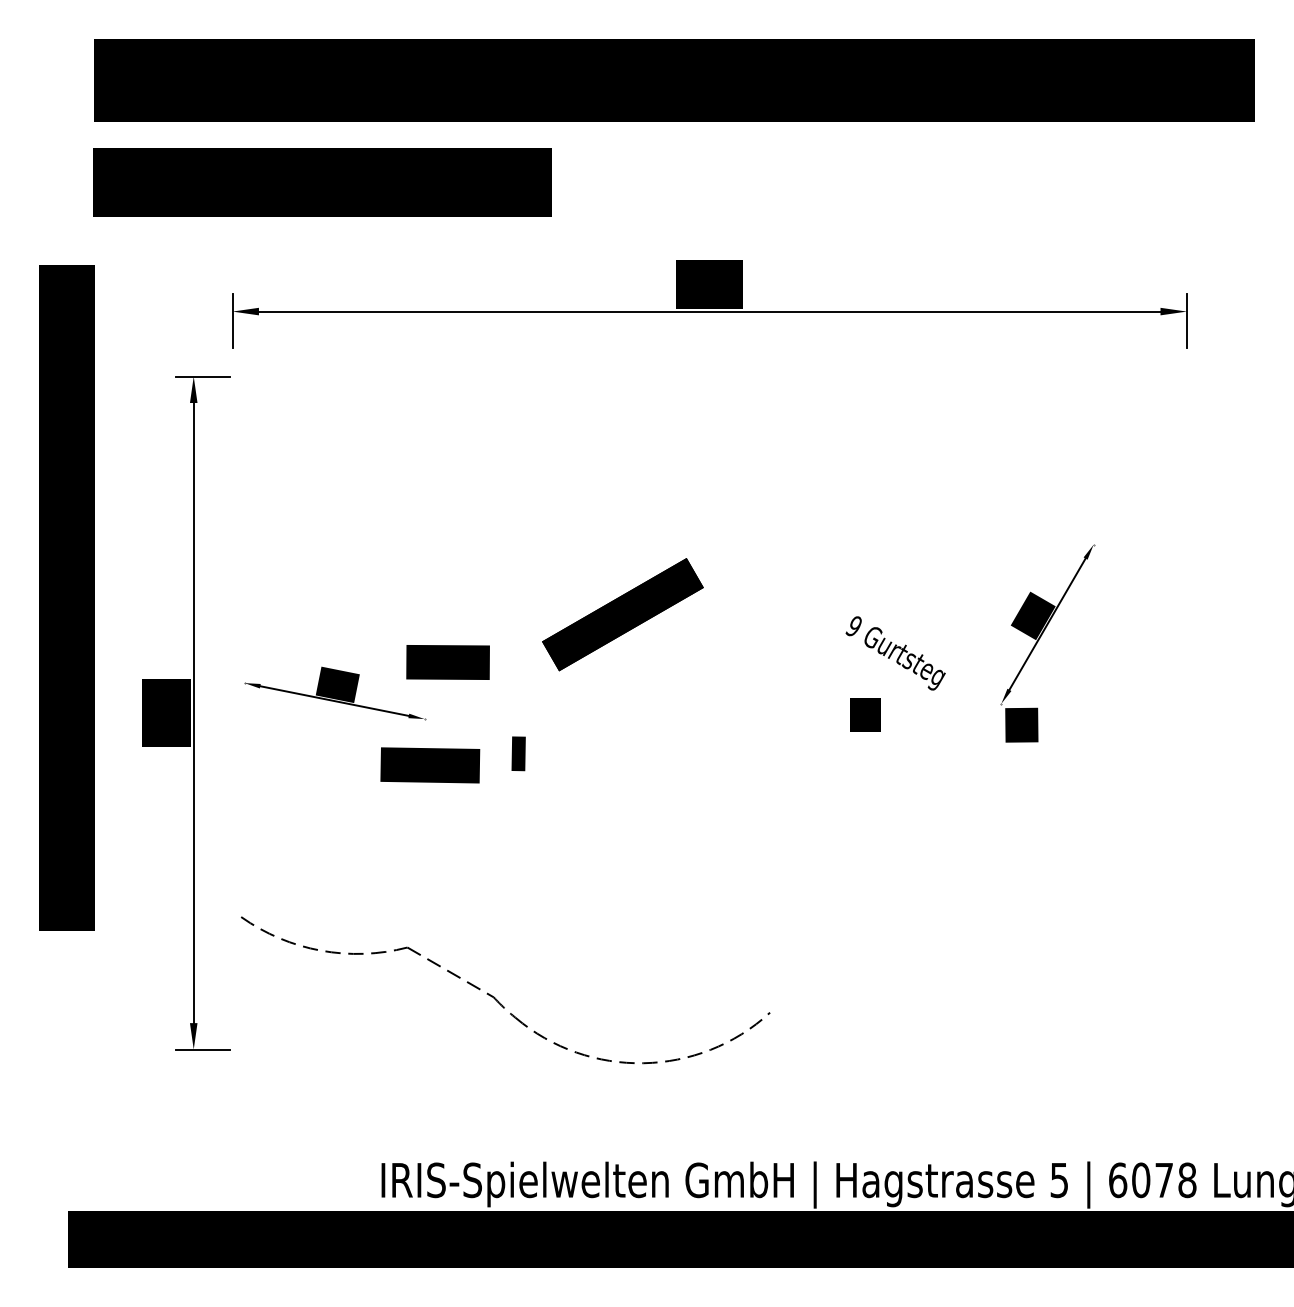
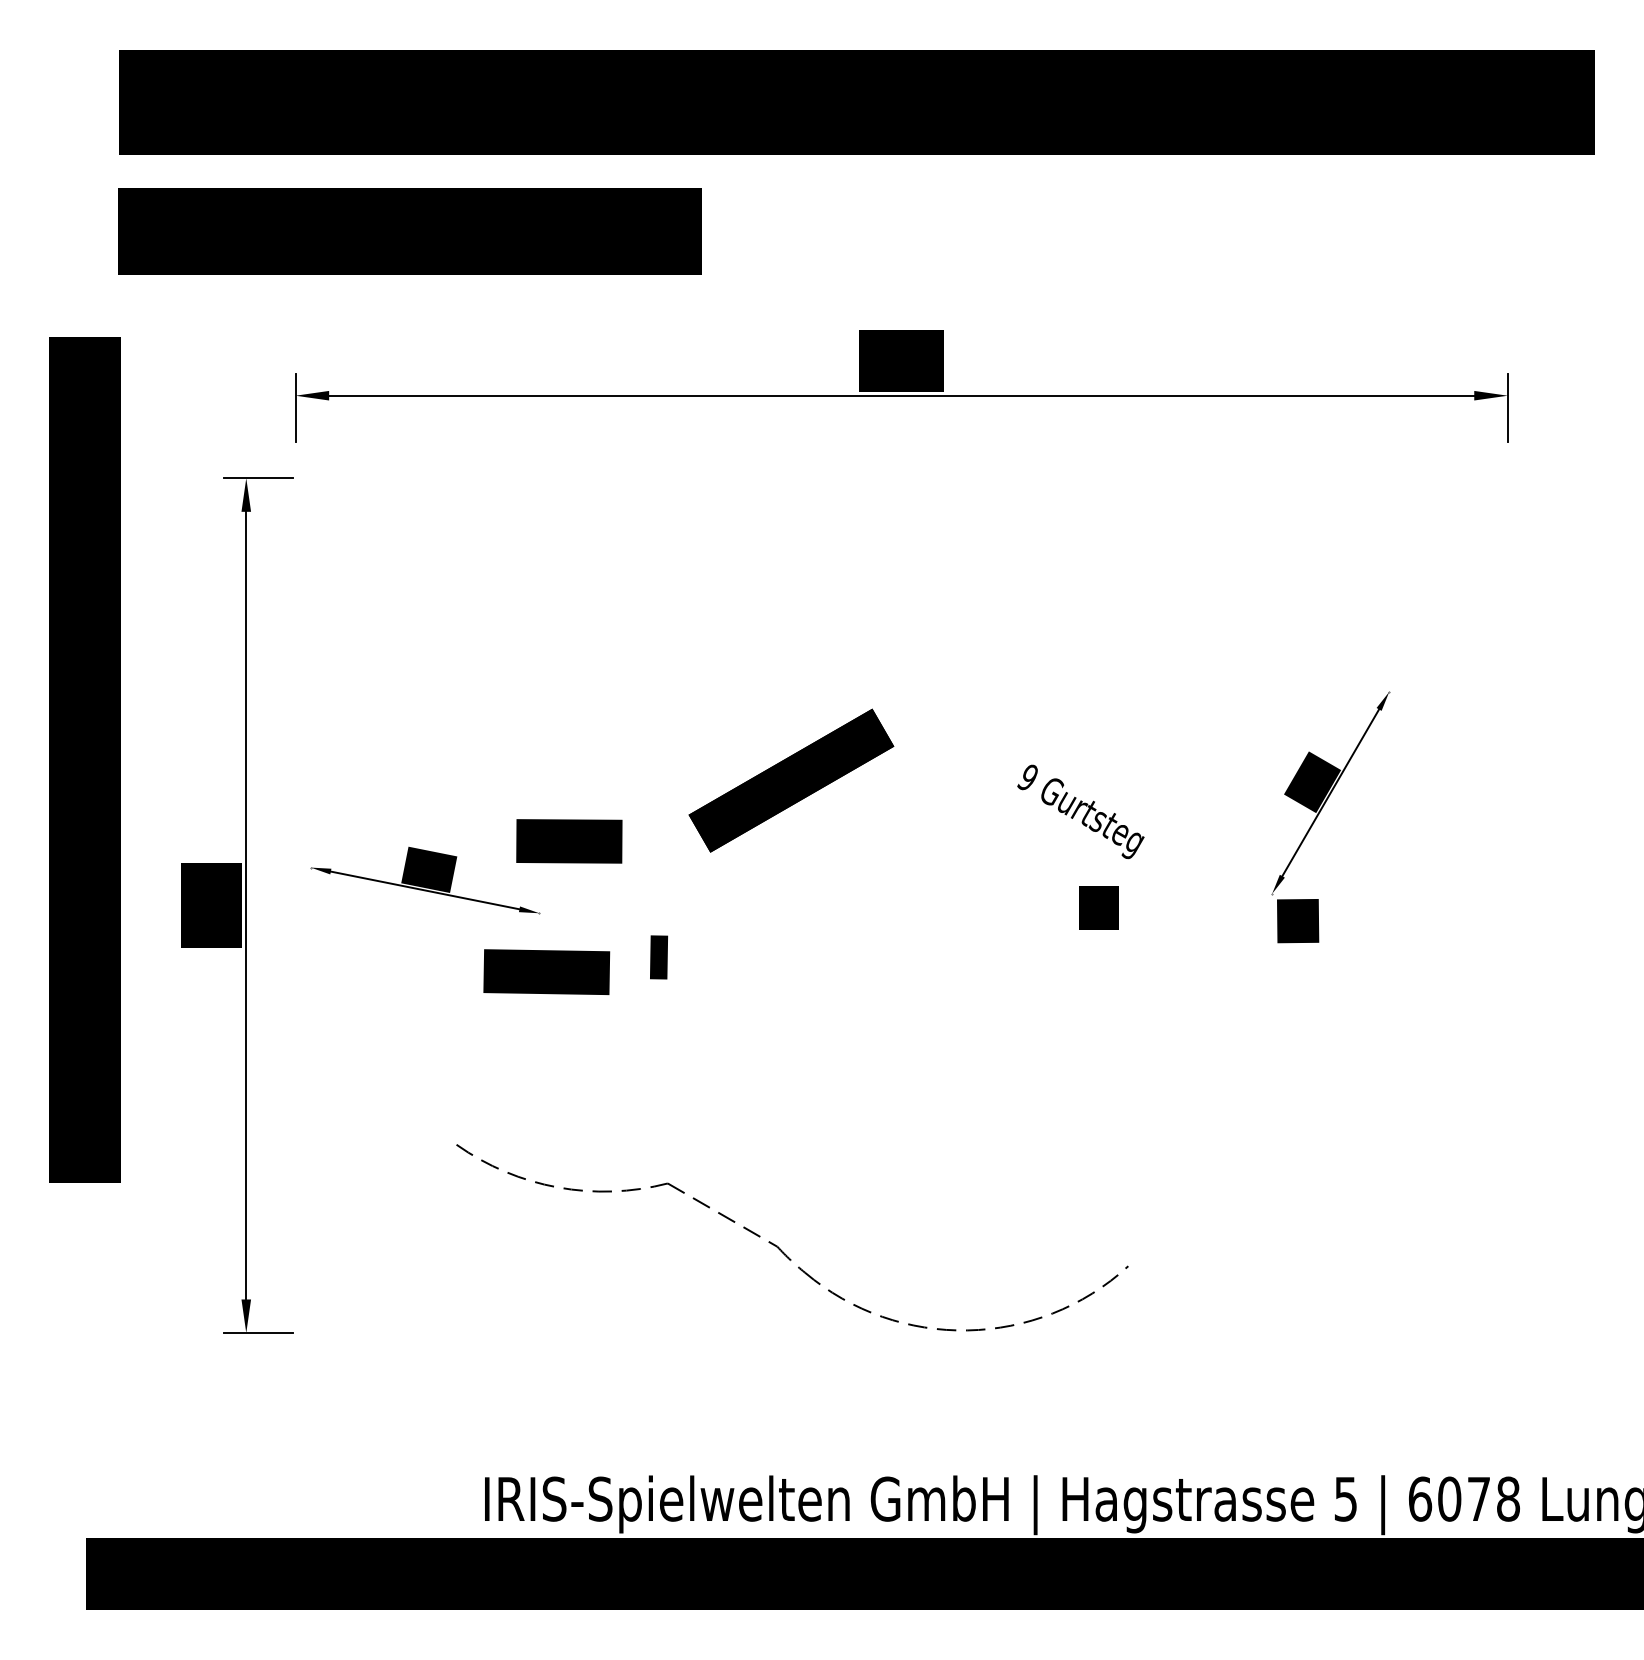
text: (895, 653) -> (1080, 811), moved
part: (496, 998) -> (780, 1248), moved

